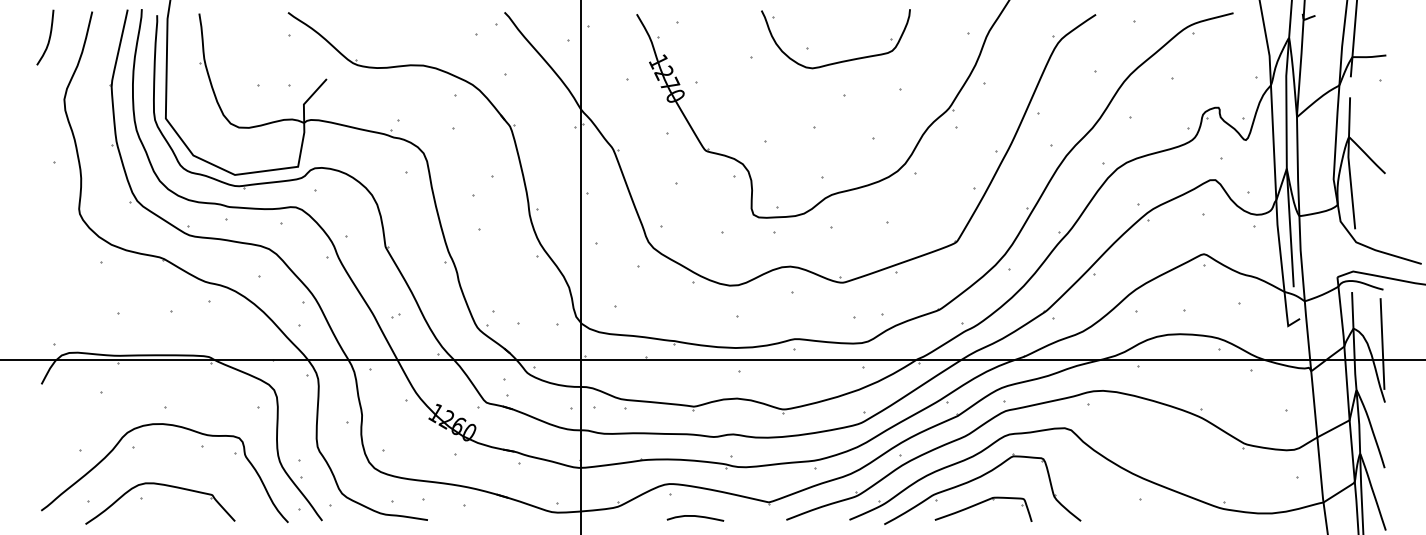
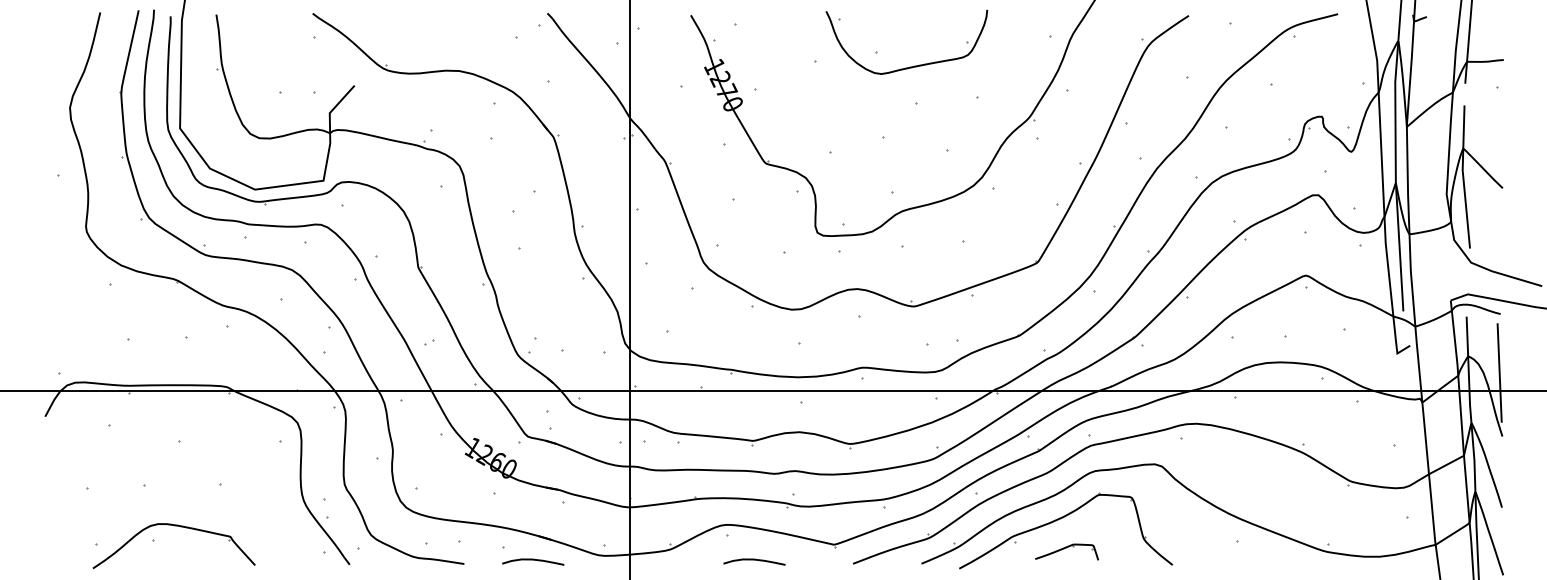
curve: (48, 38) -> (52, 41), removed
part: (172, 426) -> (187, 462), removed
part: (983, 508) -> (1066, 551), size x0.6
curve: (492, 517) -> (534, 561), added

